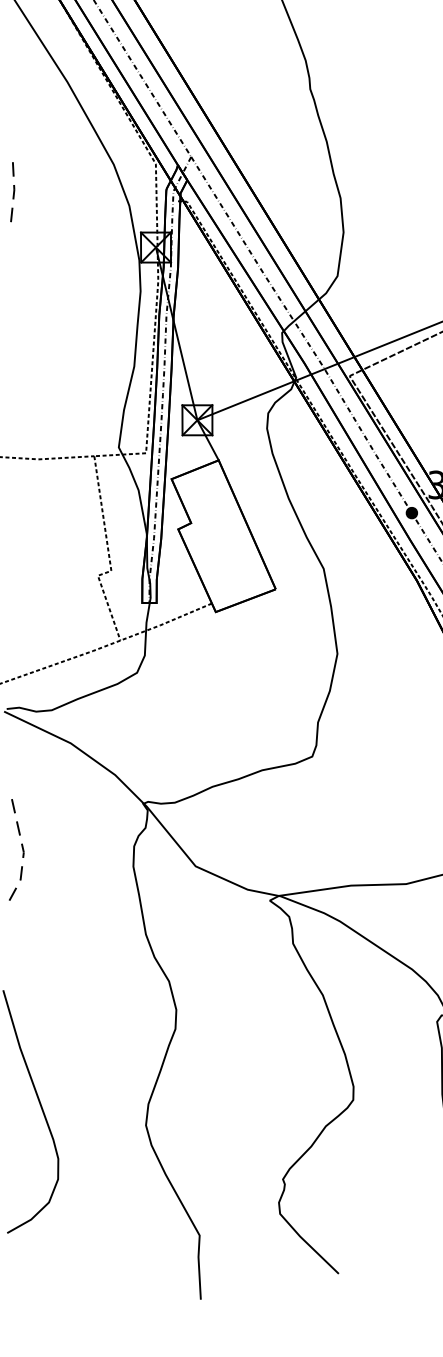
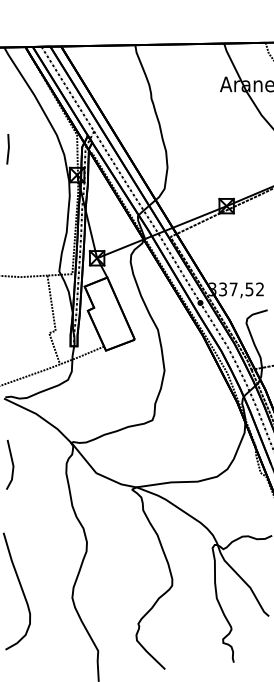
line: (13, 194) -> (8, 149), dashed -> solid
line: (23, 852) -> (13, 466), dashed -> solid

